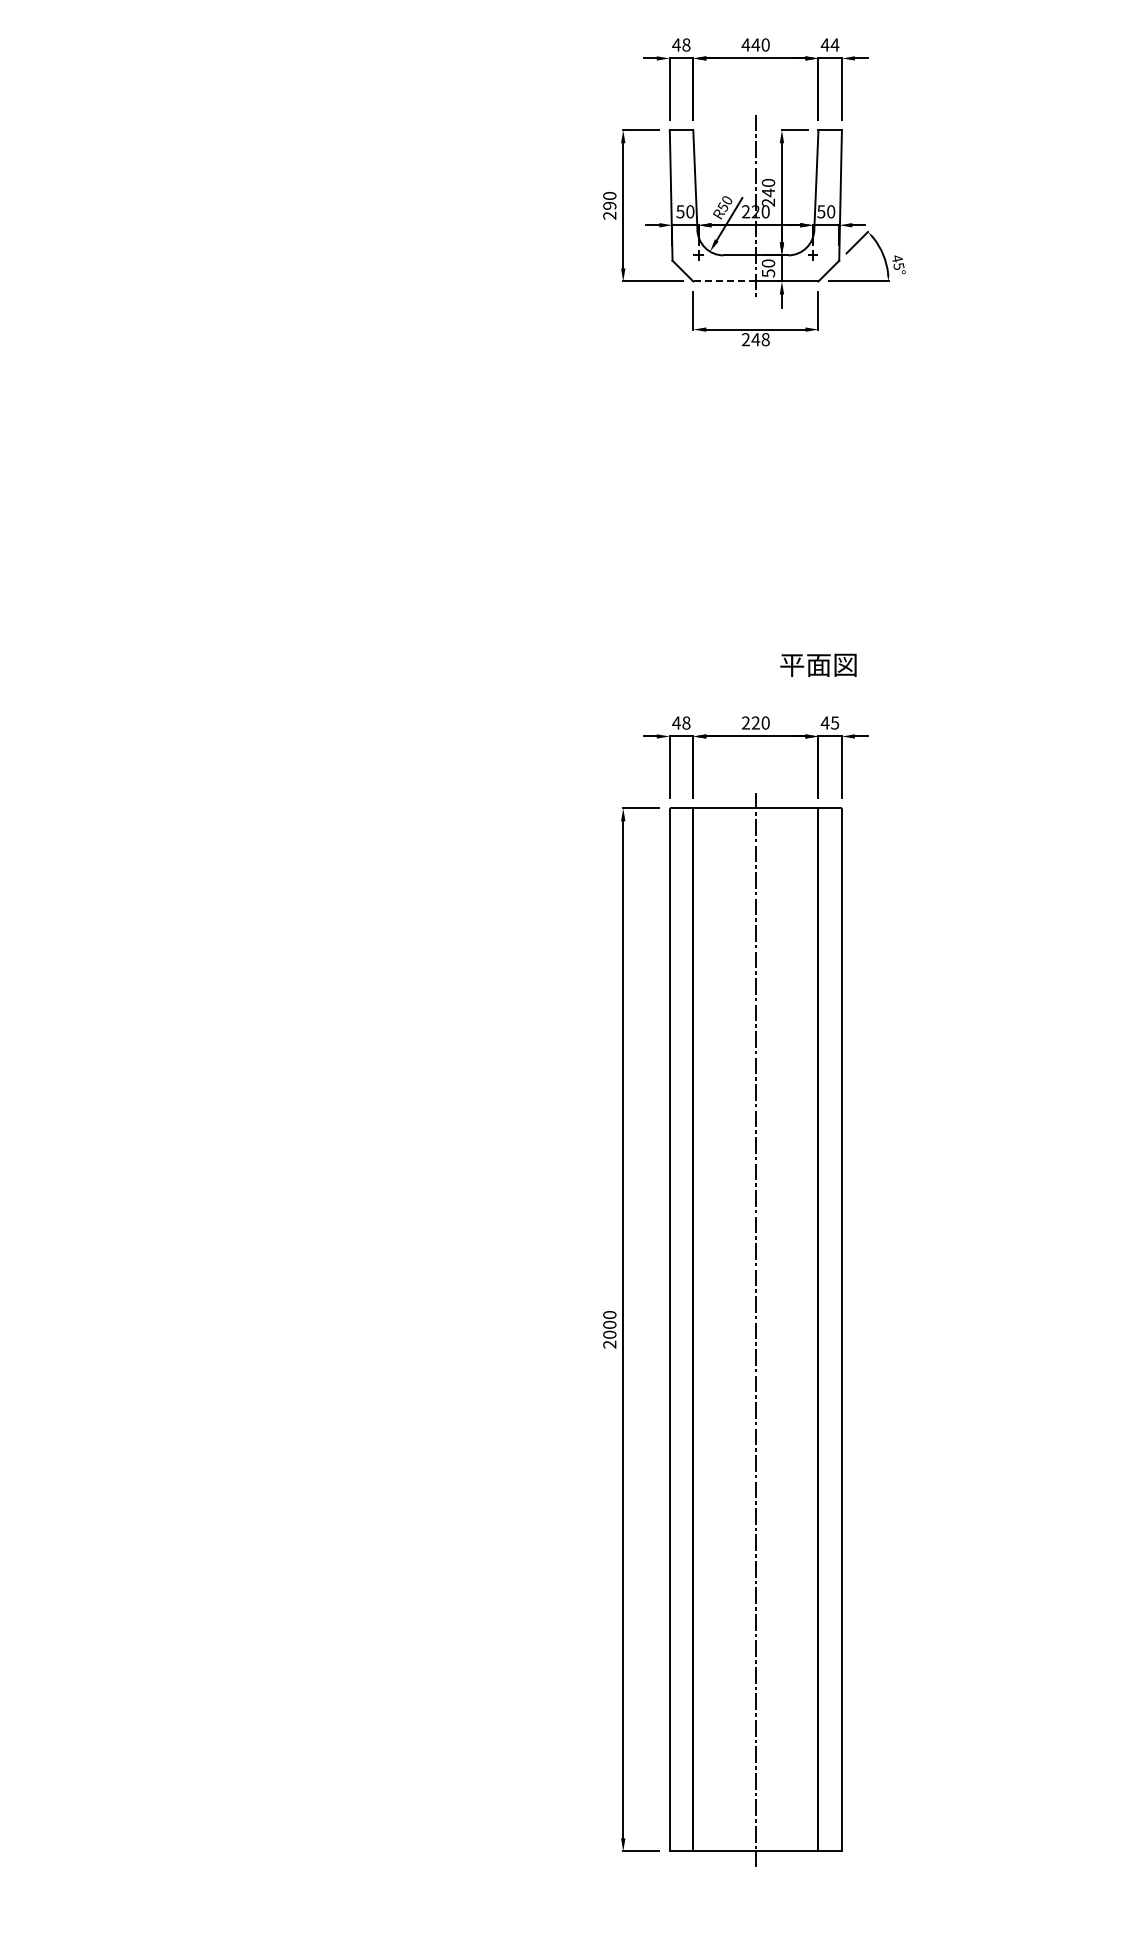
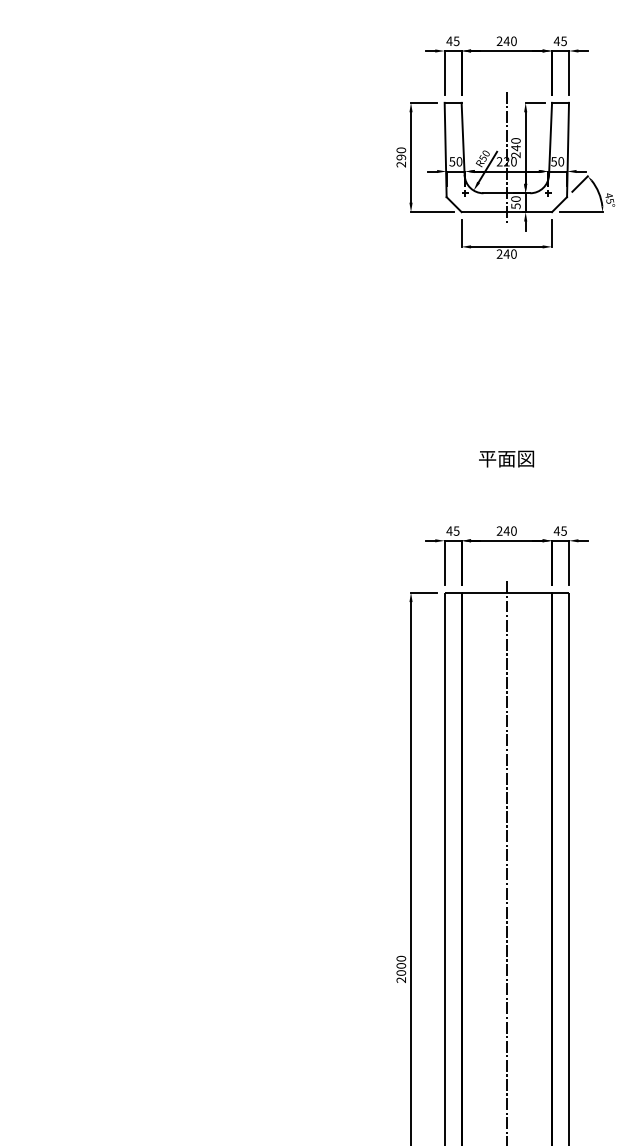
text: (686, 44) -> (456, 40), 48 -> 45
text: (745, 44) -> (499, 40), 440 -> 240
text: (834, 44) -> (563, 40), 44 -> 45
line: (724, 281) -> (484, 212), dashed -> solid
text: (765, 339) -> (513, 254), 248 -> 240
text: (818, 664) -> (506, 458), moved
text: (686, 722) -> (456, 530), 48 -> 45
text: (755, 722) -> (506, 530), 220 -> 240

